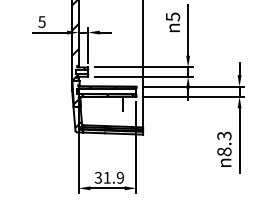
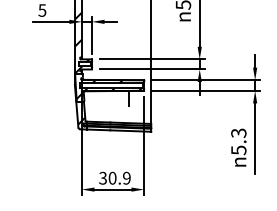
text: (224, 151) -> (238, 149), 8.3 -> 5.3
text: (106, 177) -> (111, 177), 31.9 -> 30.9

